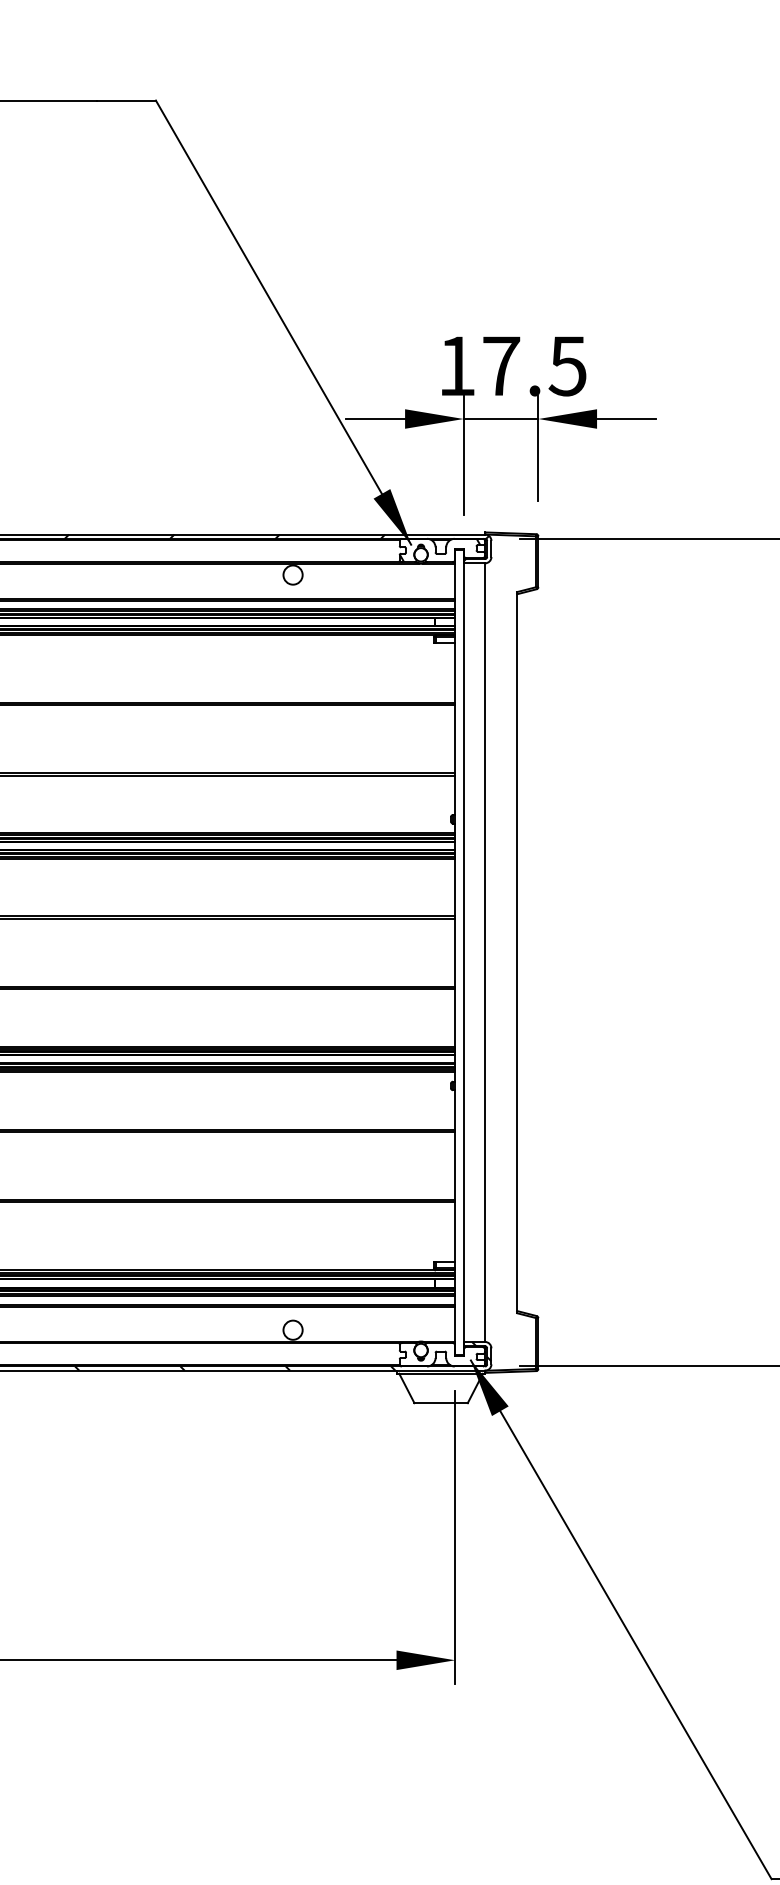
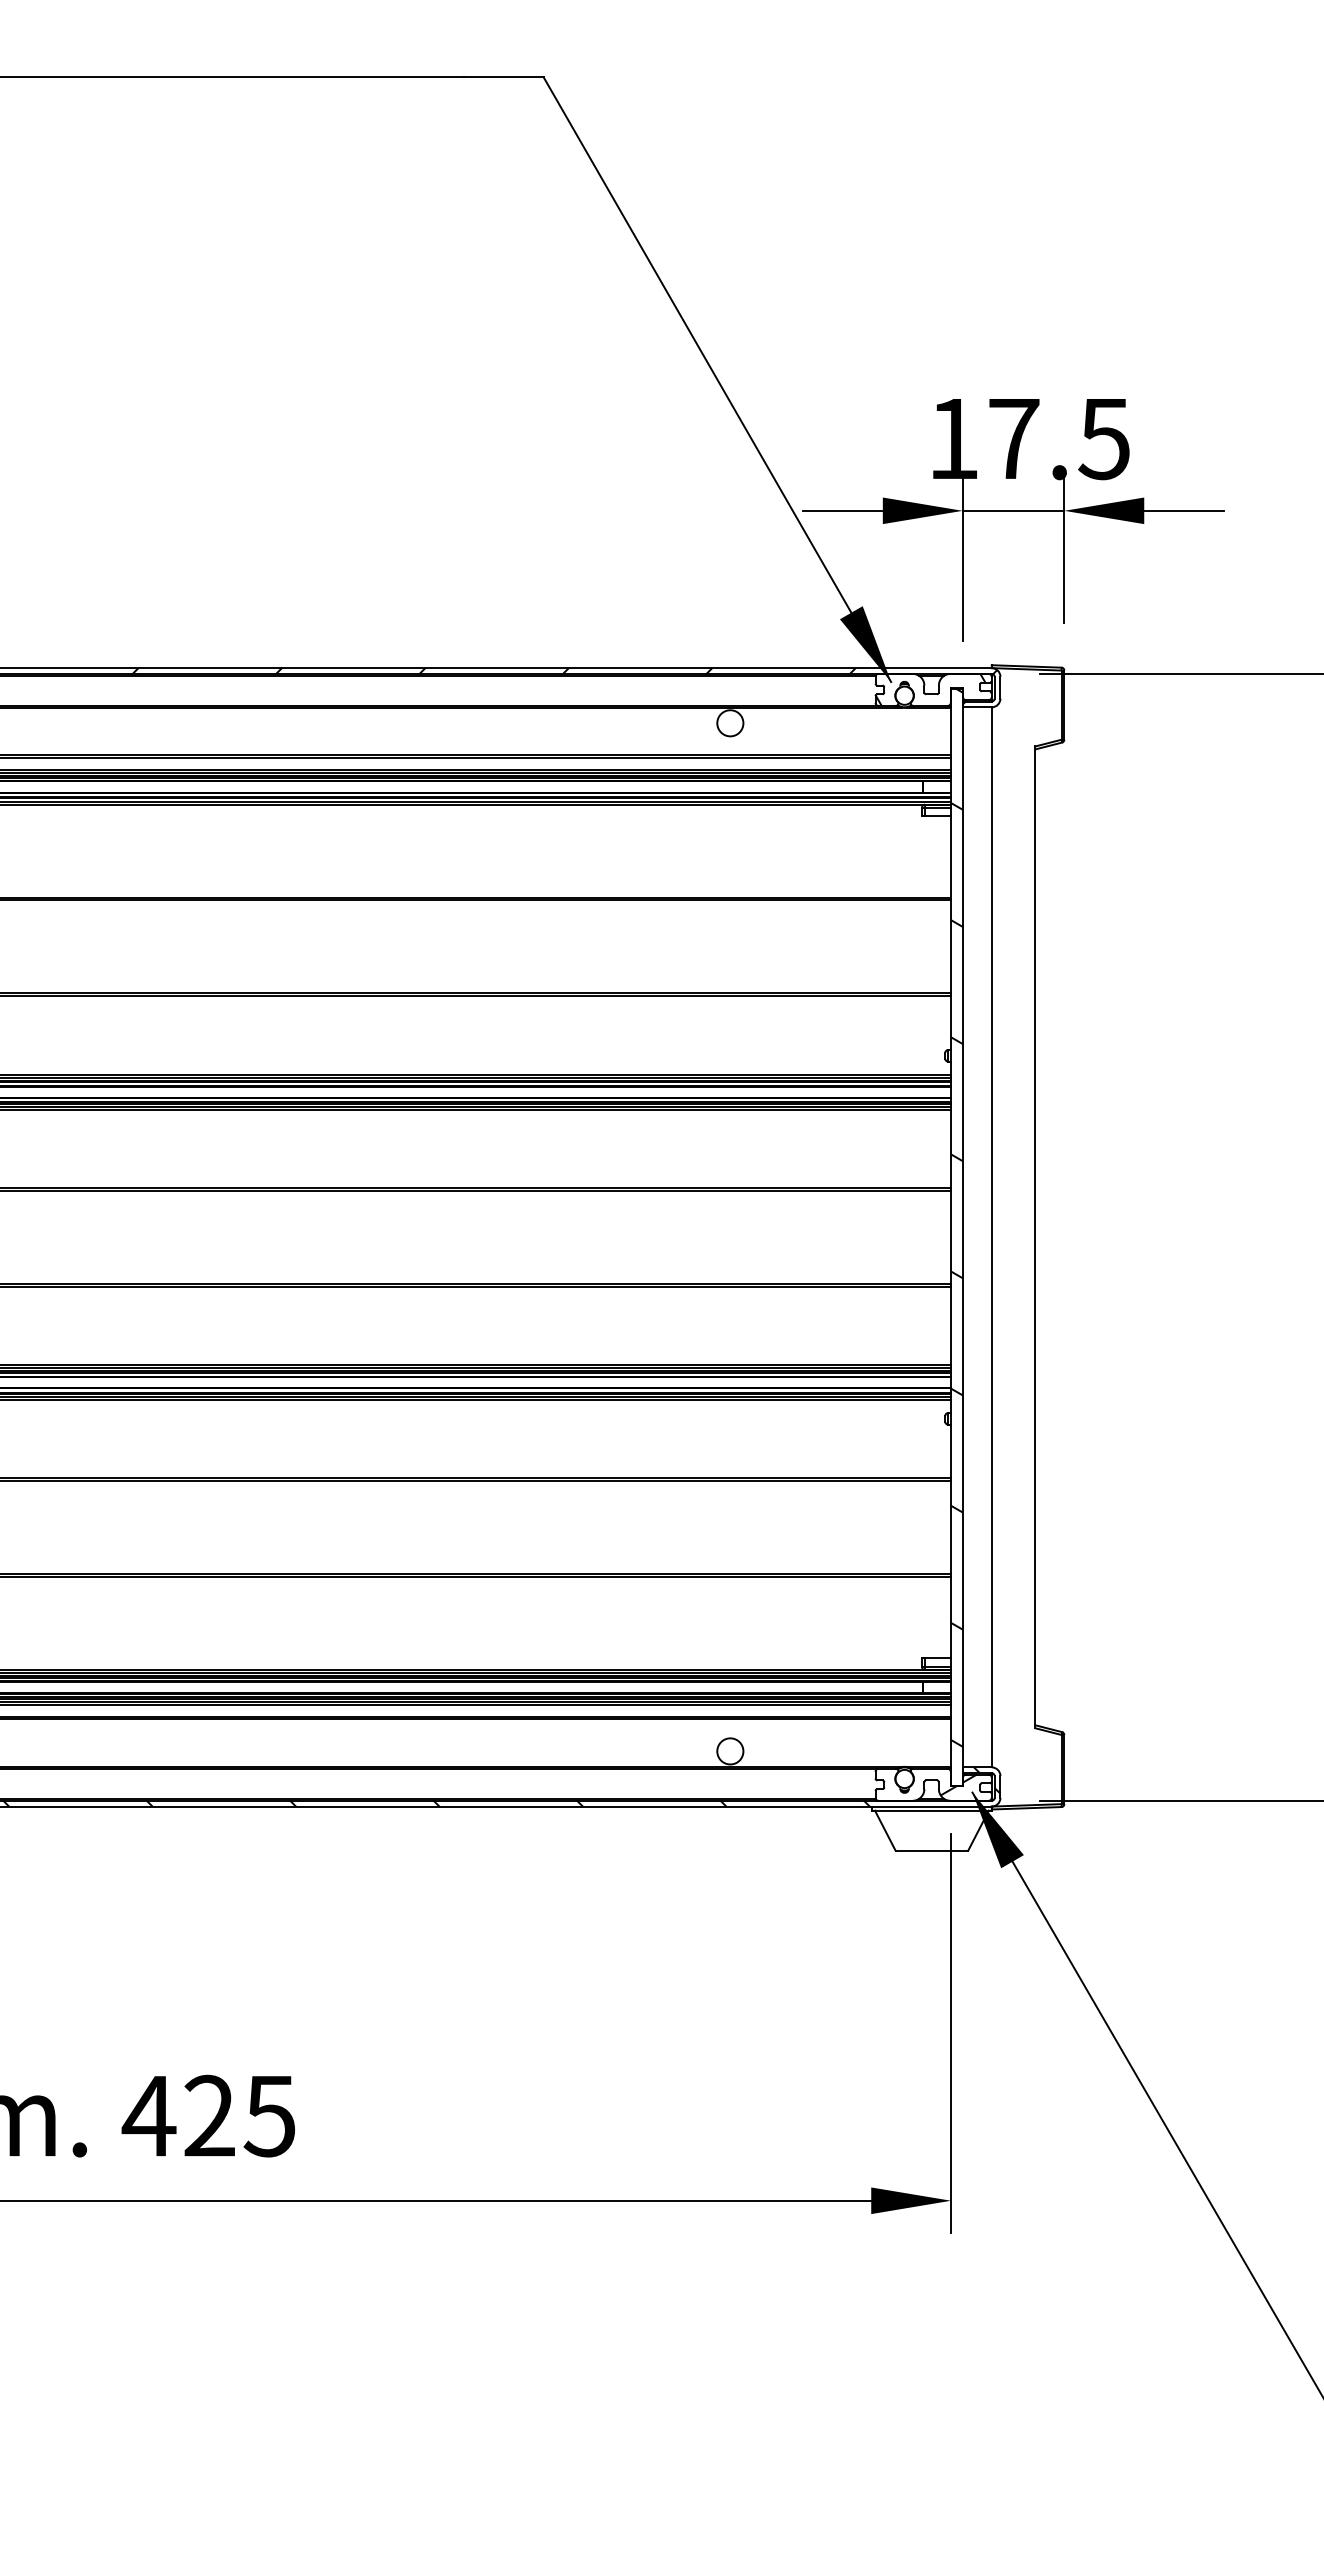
hatch: (459, 938) -> (956, 1217), added
hatch: (460, 1354) -> (958, 1784), added

